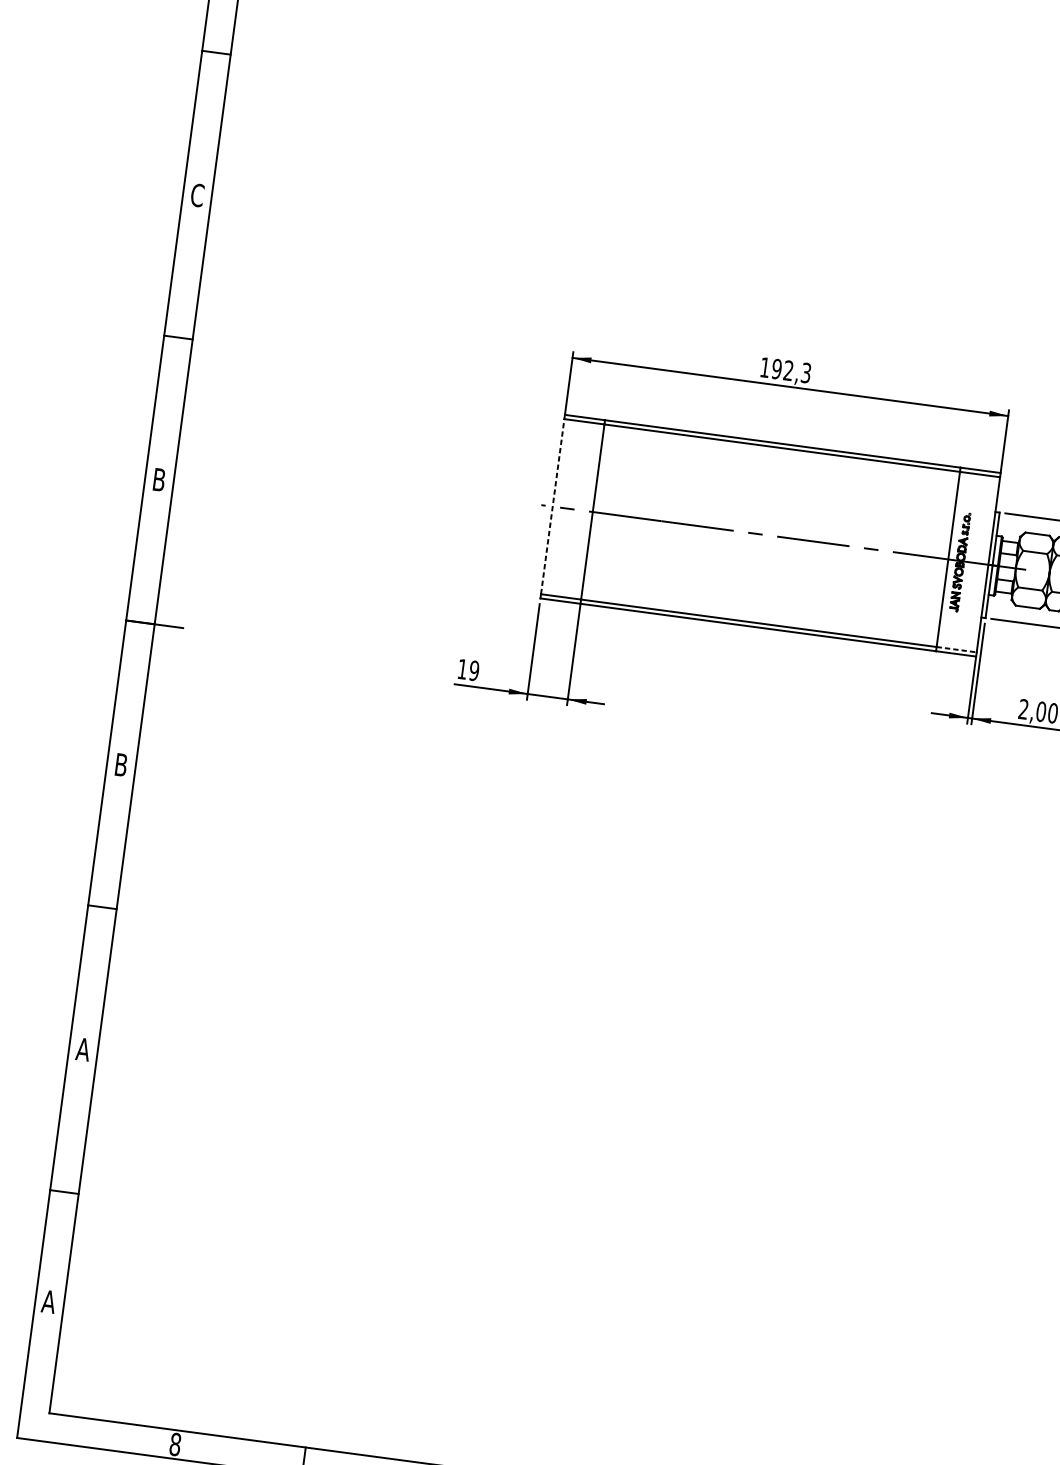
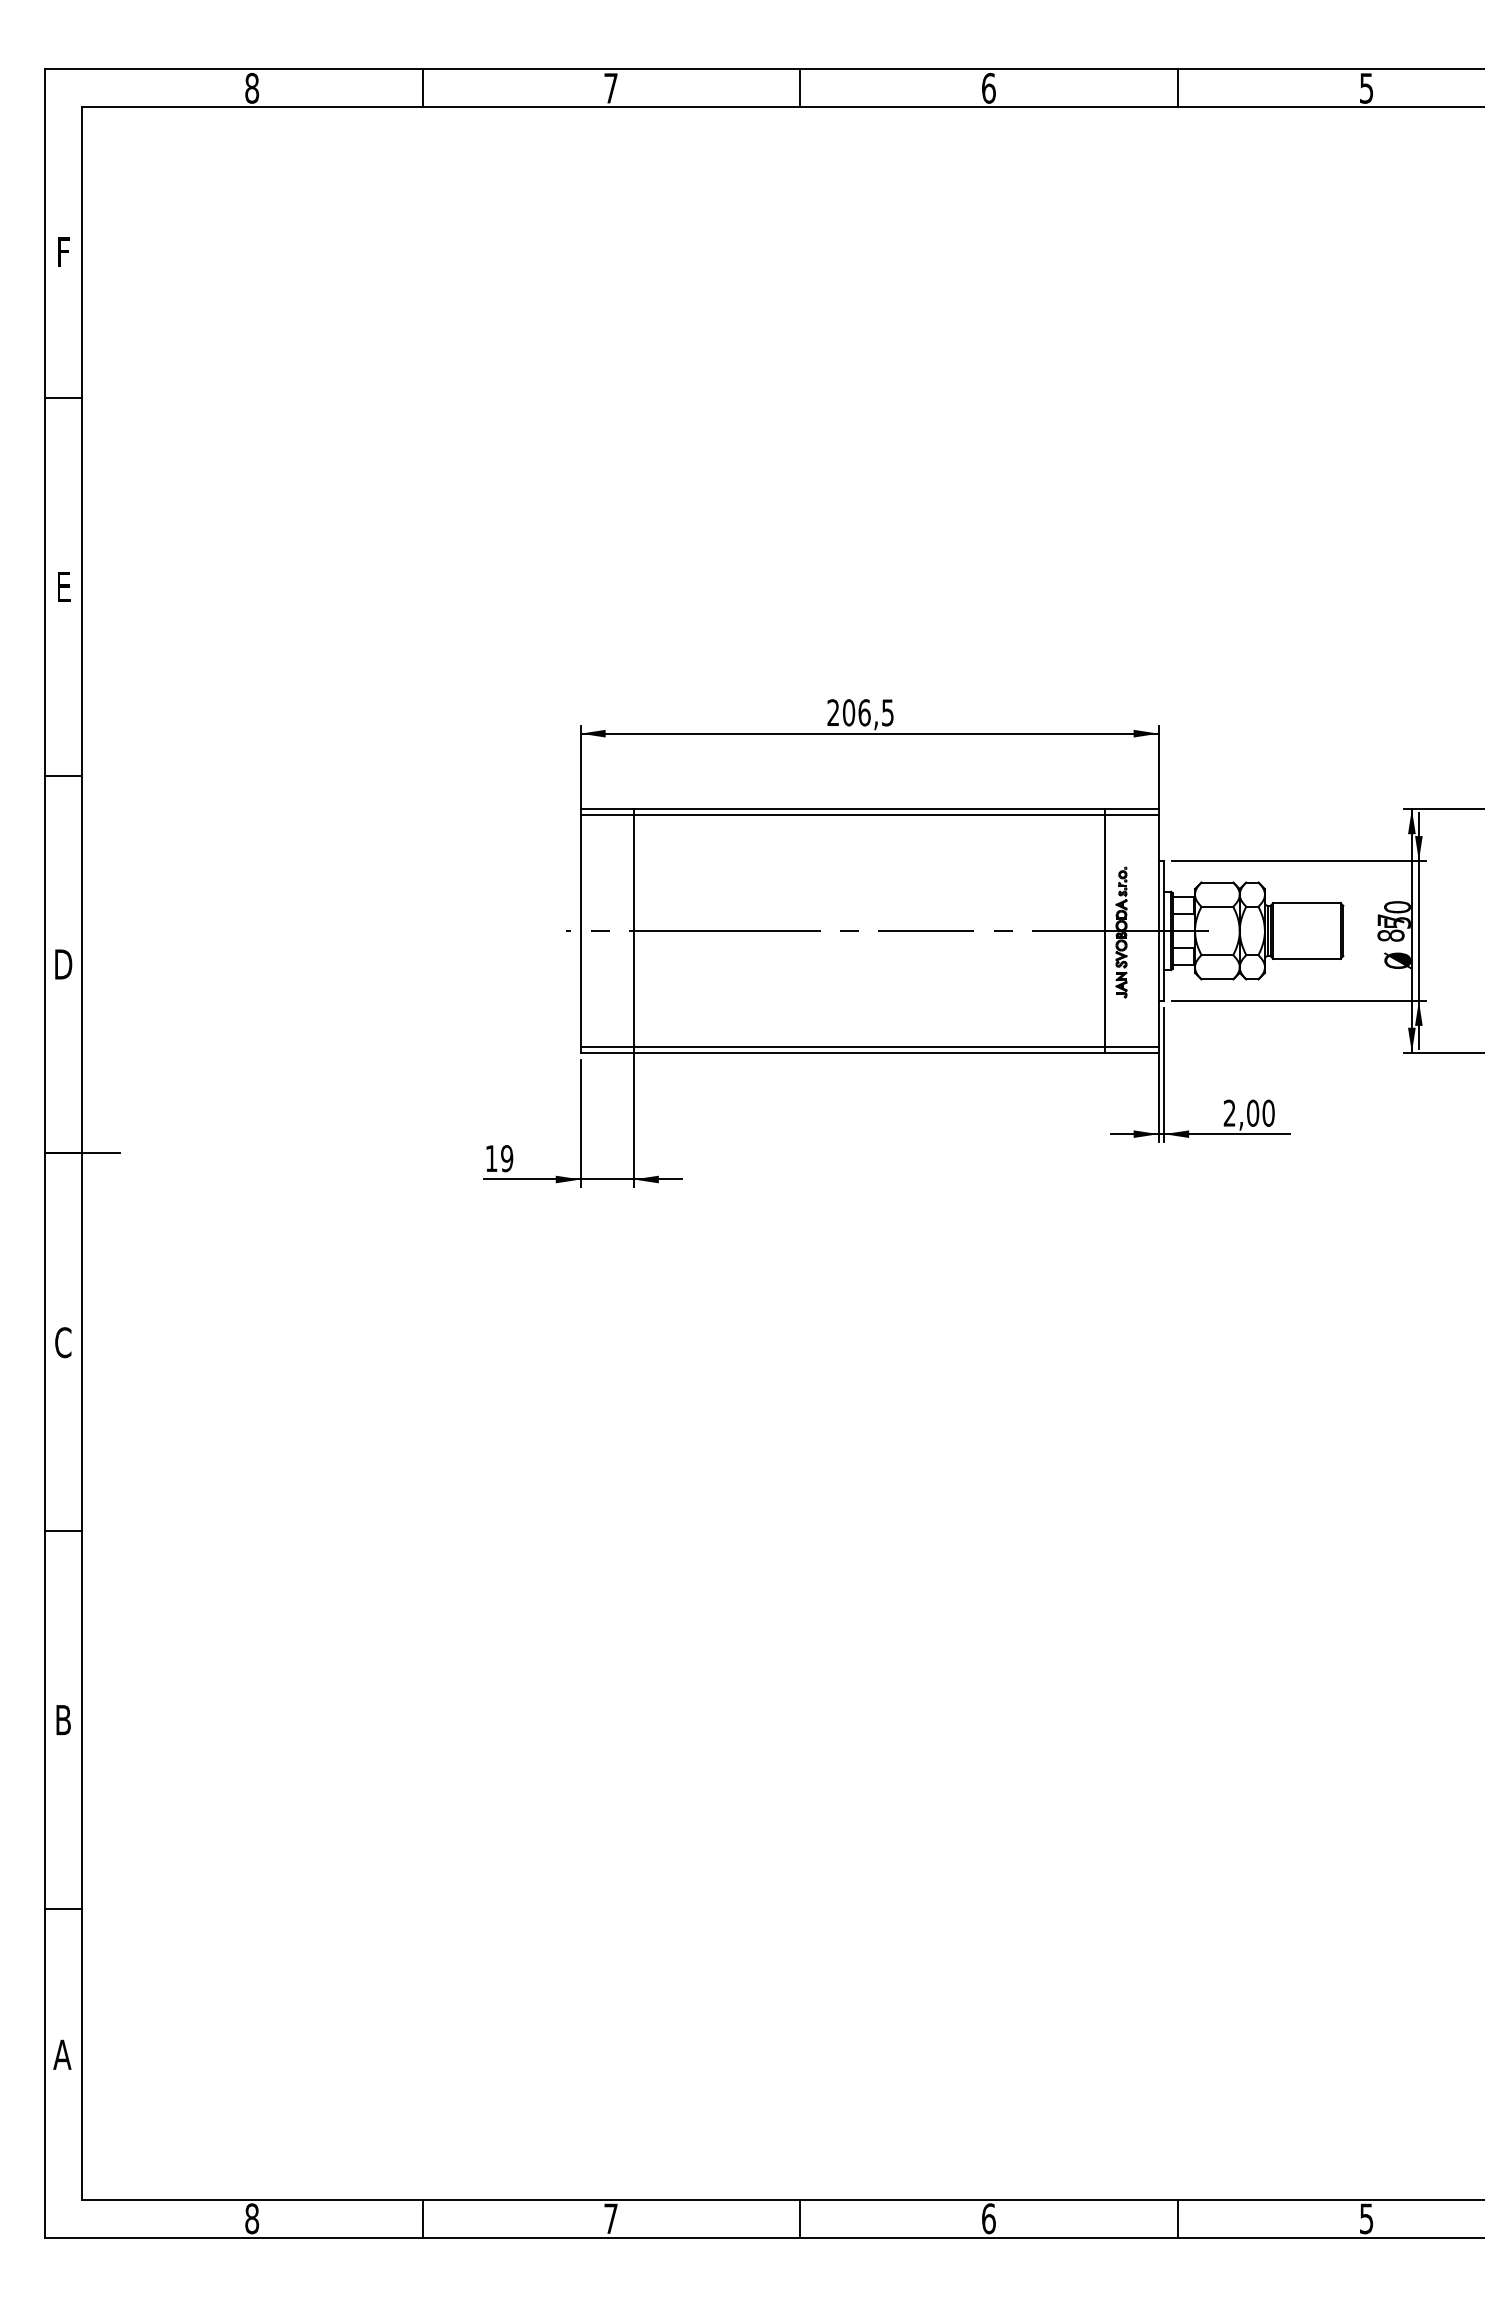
text: (197, 194) -> (63, 586), C -> E
text: (785, 370) -> (860, 712), 192,3 -> 206,5
text: (159, 479) -> (63, 964), B -> D
line: (552, 506) -> (580, 930), dashed -> solid
line: (956, 650) -> (1132, 1047), dashed -> solid
text: (121, 764) -> (63, 1342), B -> C
text: (83, 1049) -> (63, 1720), A -> B

